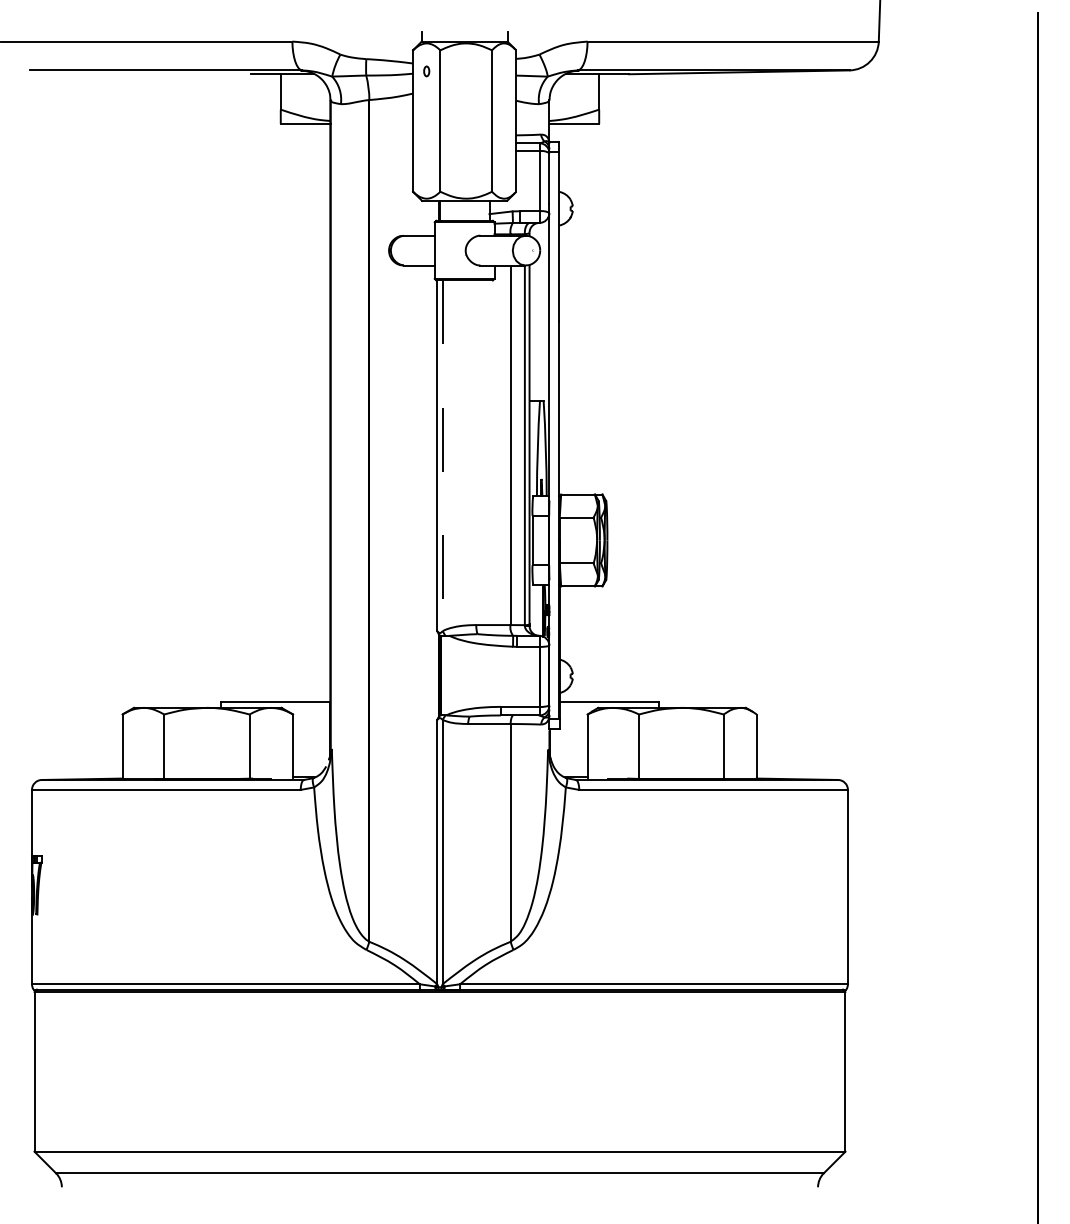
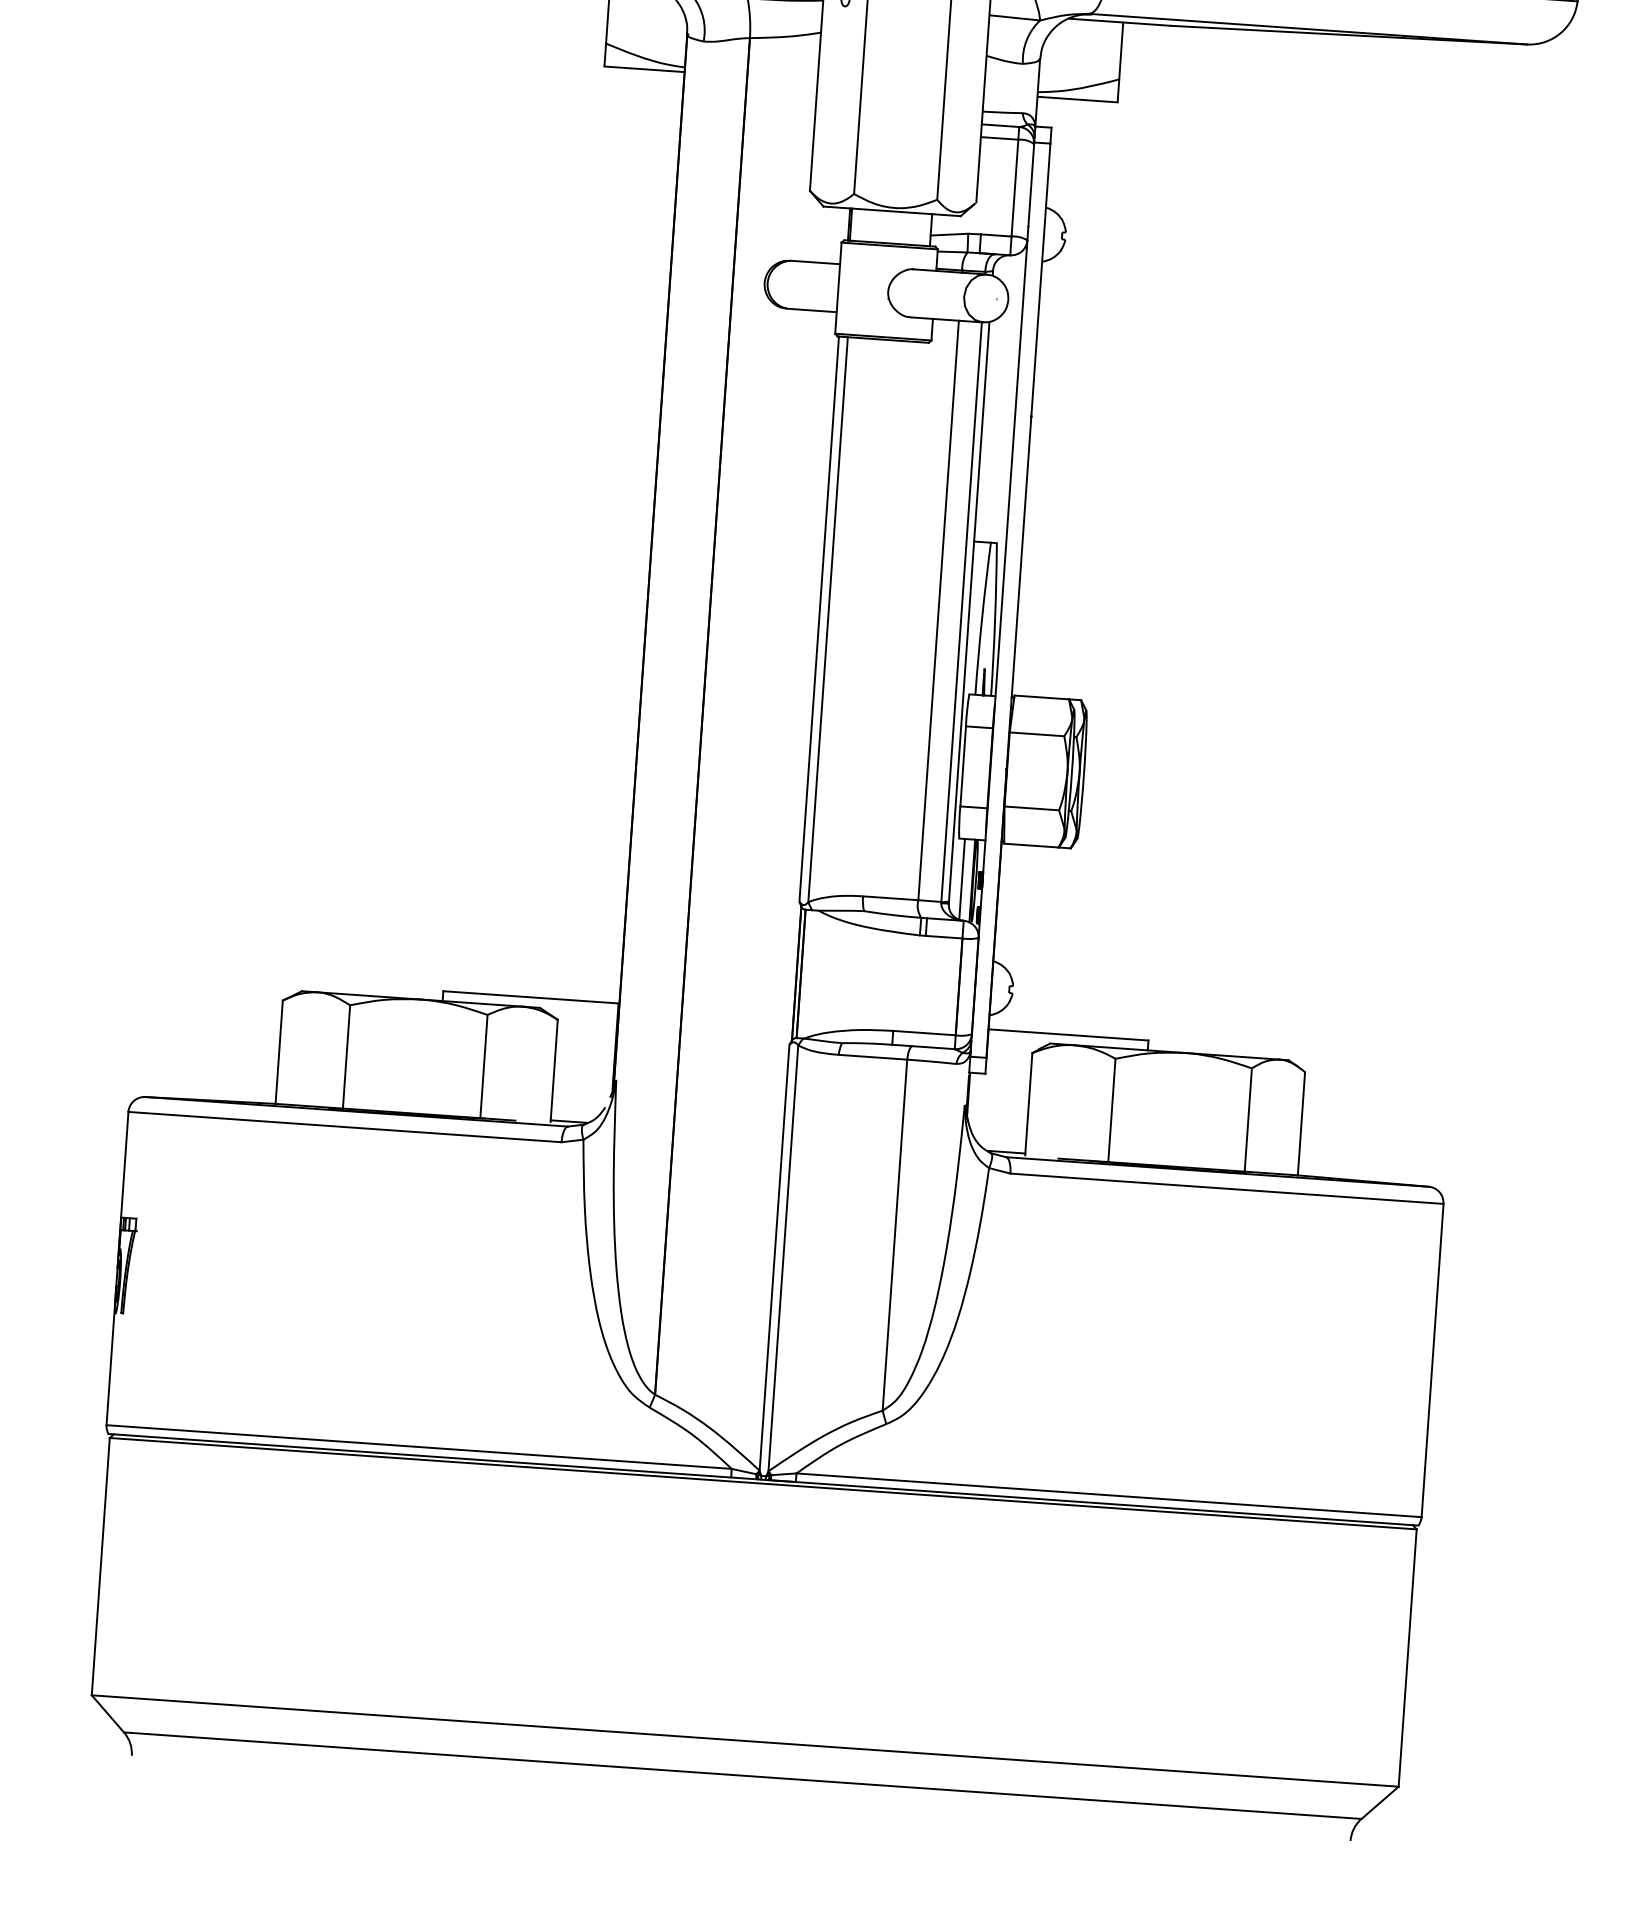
line: (442, 456) -> (827, 620), dashed -> solid
line: (536, 610) -> (961, 879), added

